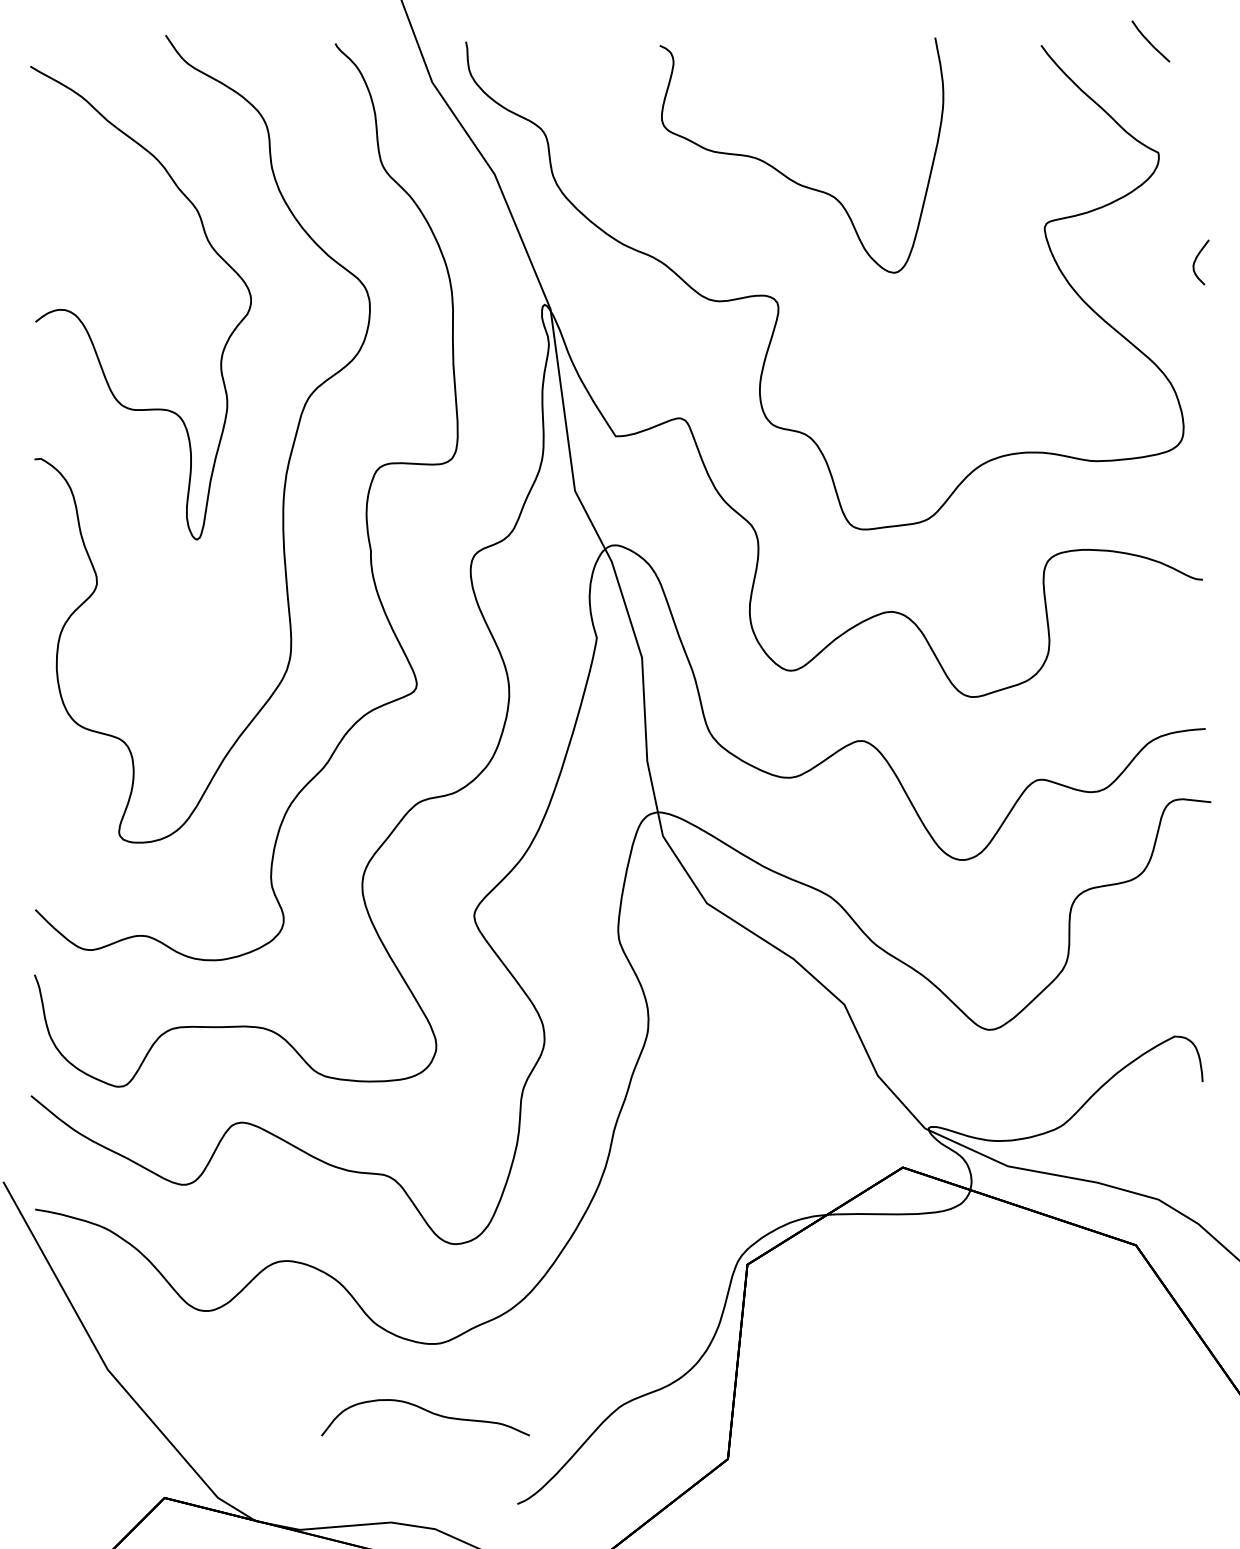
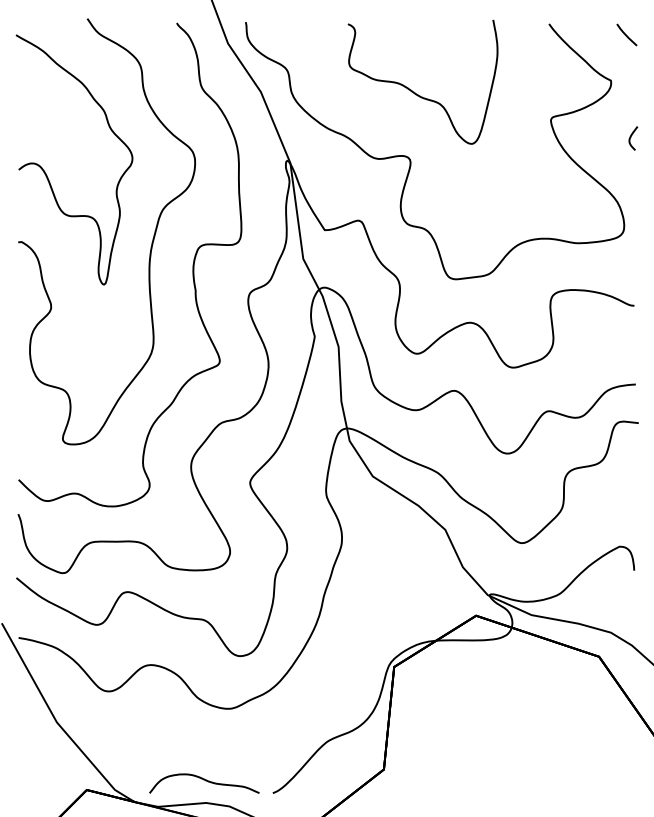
line: (1150, 40) -> (626, 34), moved
curve: (427, 1413) -> (205, 781), moved

